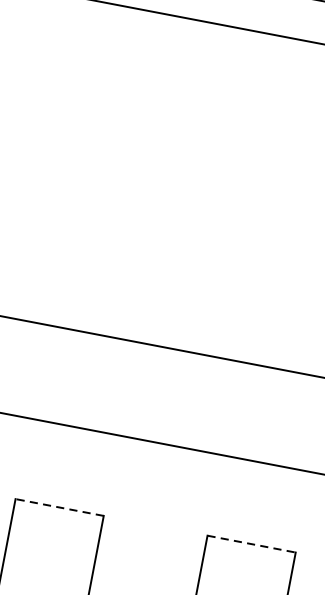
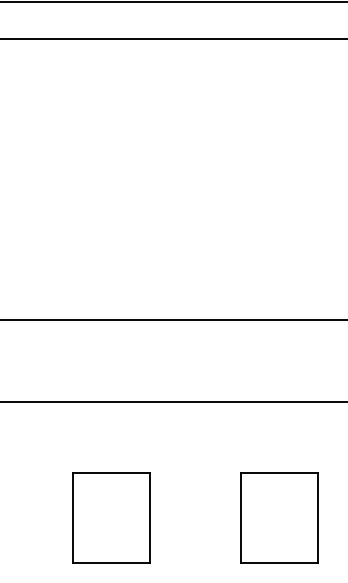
line: (59, 507) -> (111, 472), dashed -> solid
line: (251, 544) -> (279, 472), dashed -> solid

